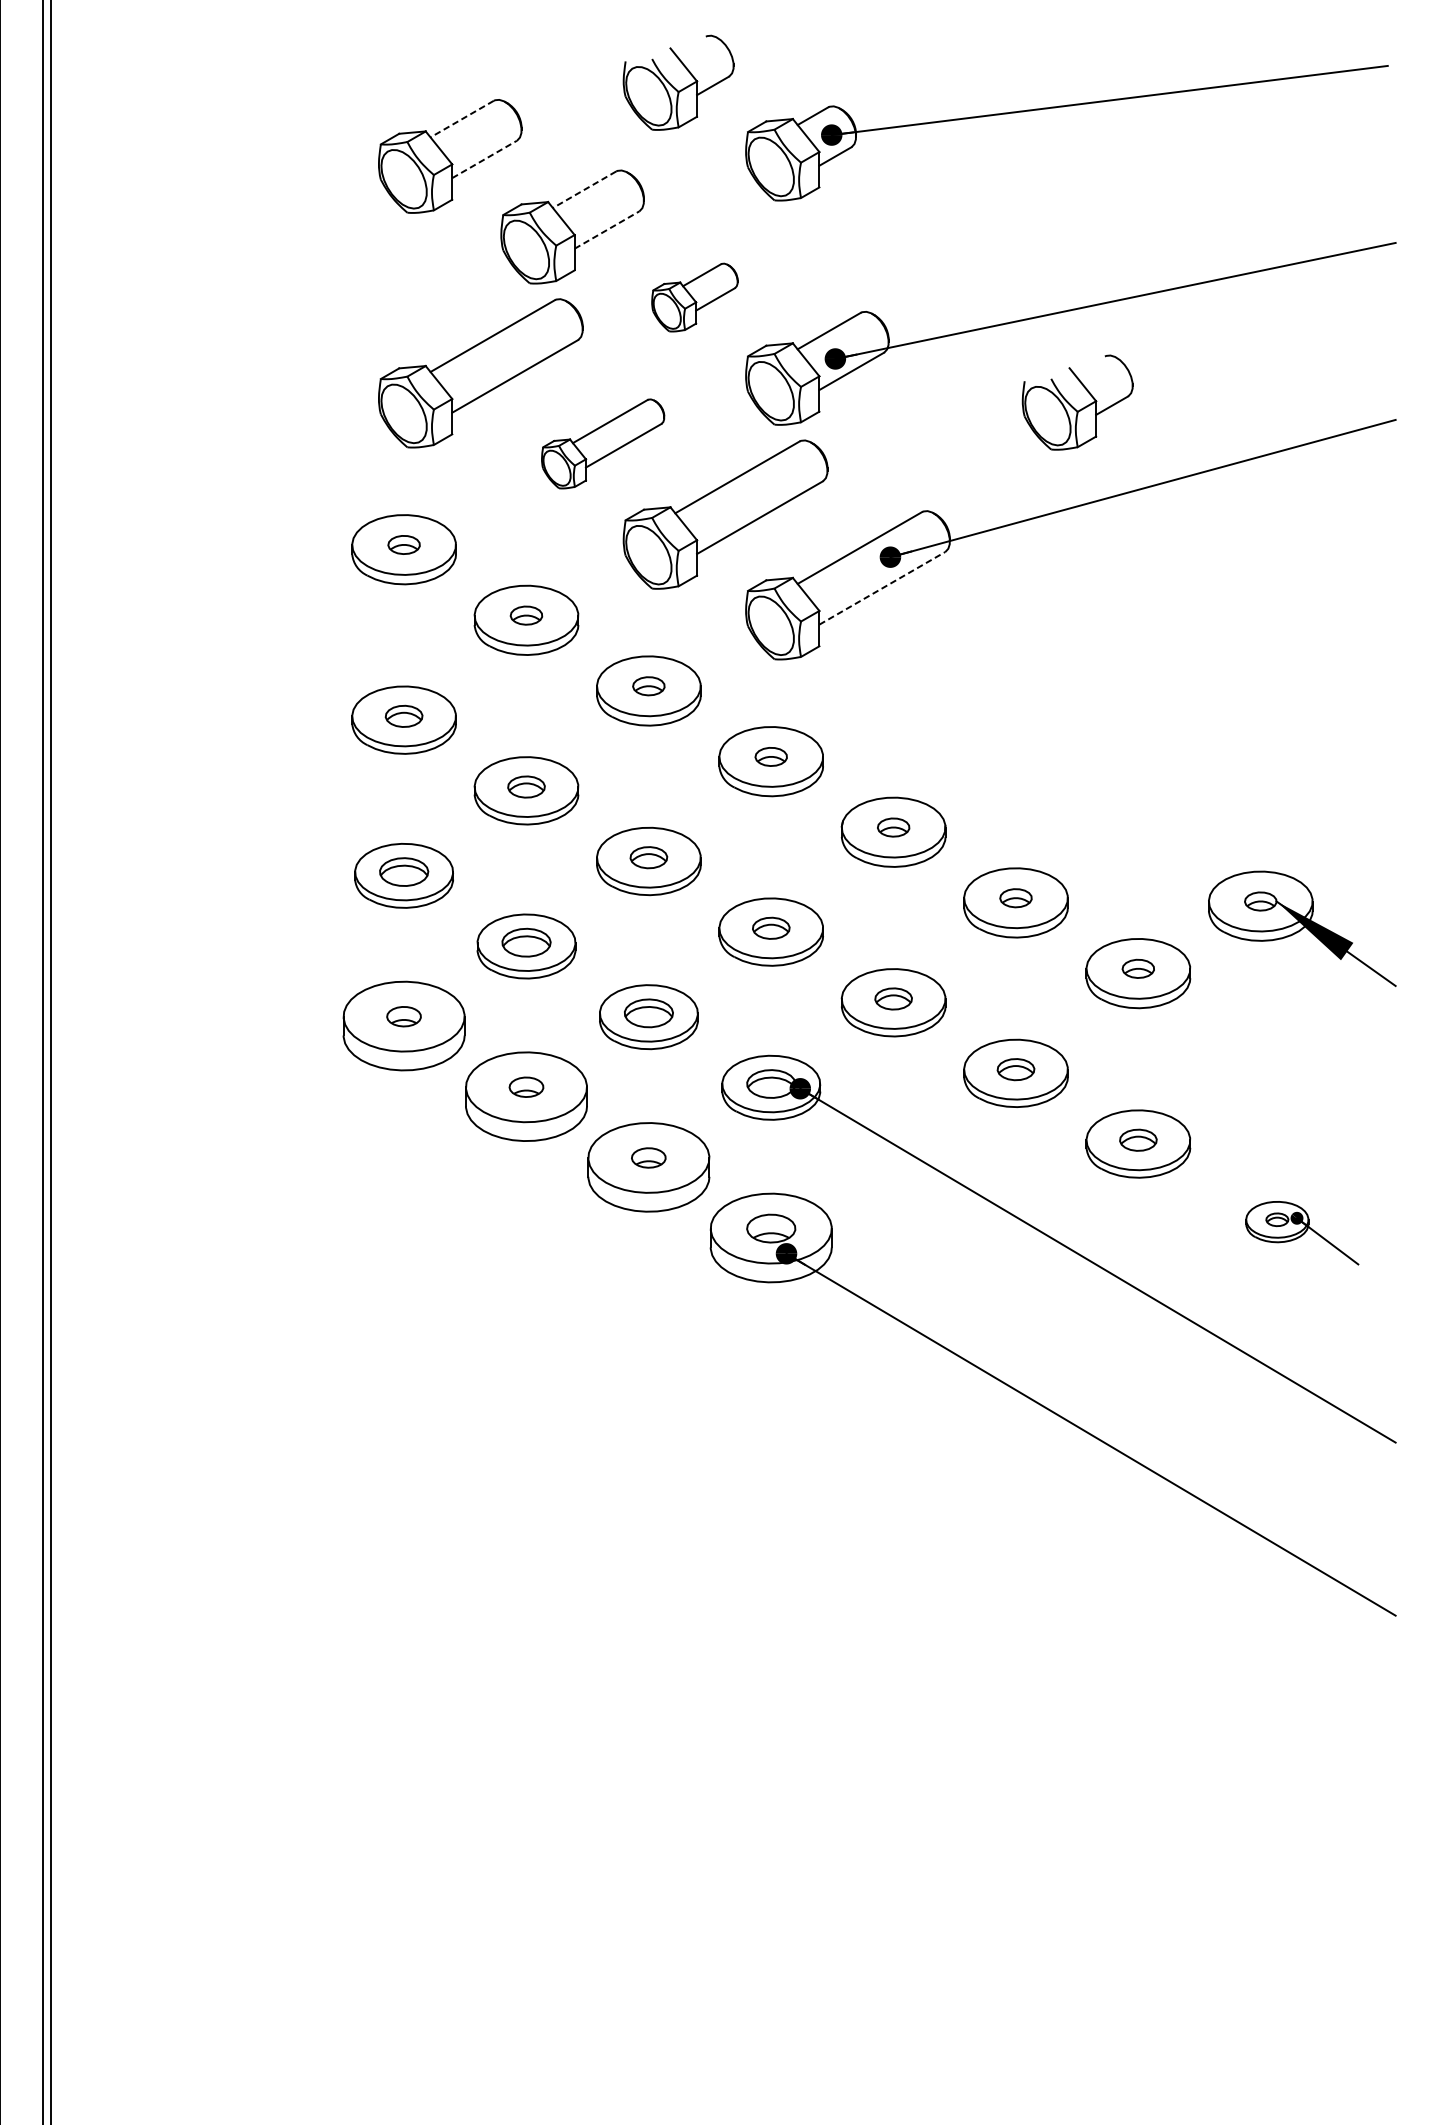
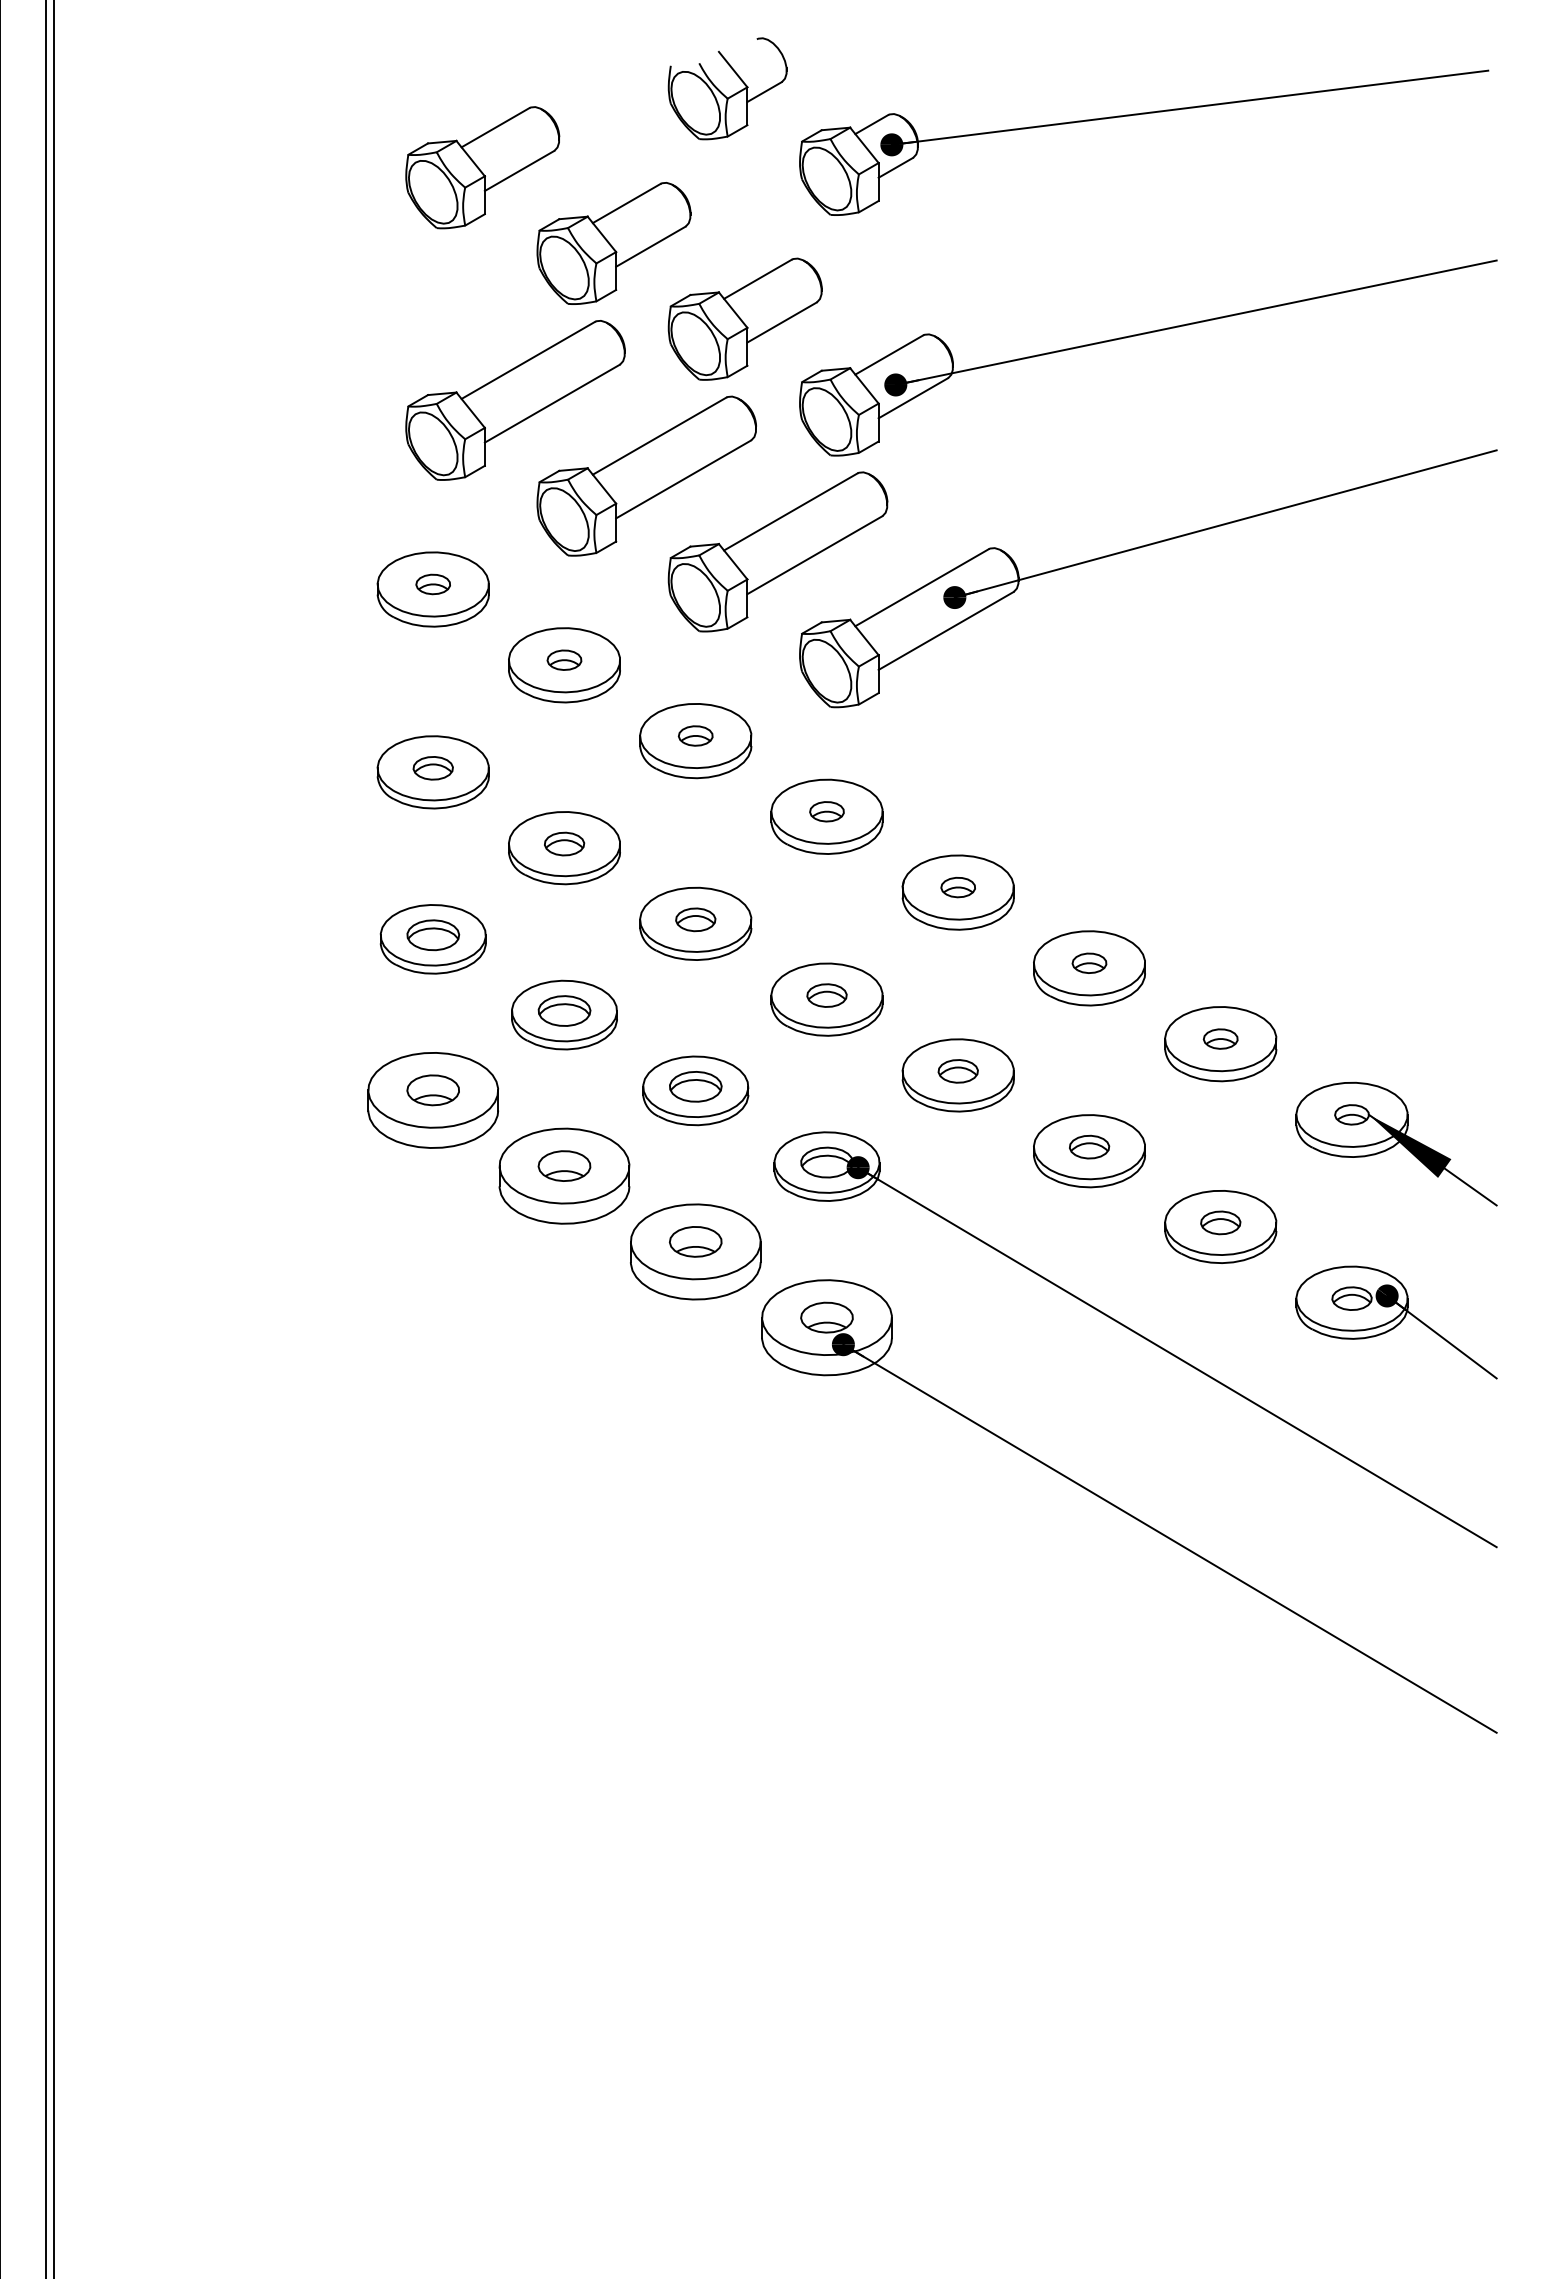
line: (462, 118) -> (495, 127), dashed -> solid
line: (484, 159) -> (519, 171), dashed -> solid
line: (584, 189) -> (626, 203), dashed -> solid
line: (606, 229) -> (650, 246), dashed -> solid
part: (694, 296) -> (744, 318), size x1.67
part: (1072, 406) -> (1150, 435), removed
part: (602, 443) -> (646, 475), size x1.67
line: (882, 588) -> (946, 631), dashed -> solid
part: (1302, 928) -> (1396, 1143), moved
part: (403, 1016) -> (432, 1090), size x1.43
part: (526, 1086) -> (564, 1165), size x1.43
part: (648, 1157) -> (695, 1241), size x1.43
part: (1302, 1233) -> (1396, 1322), size x1.67

